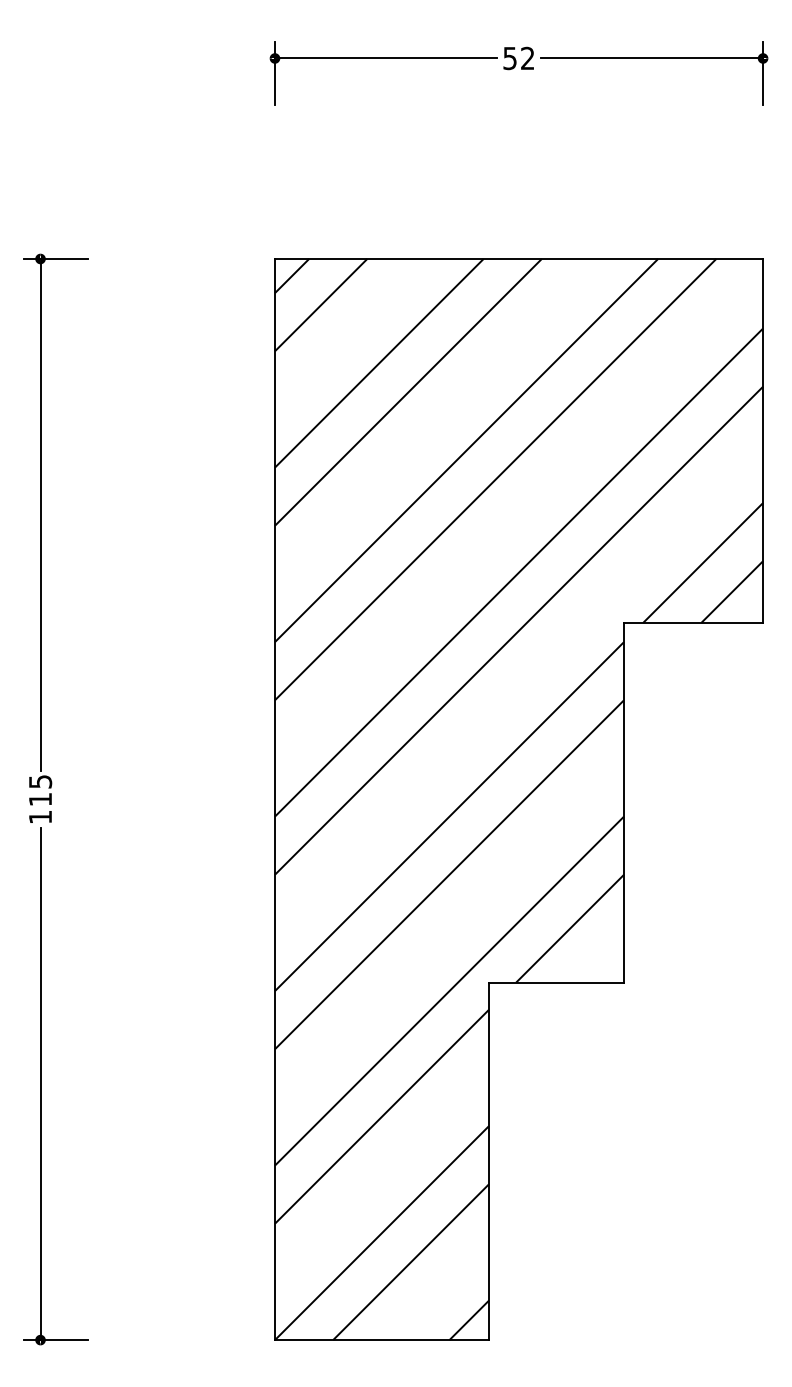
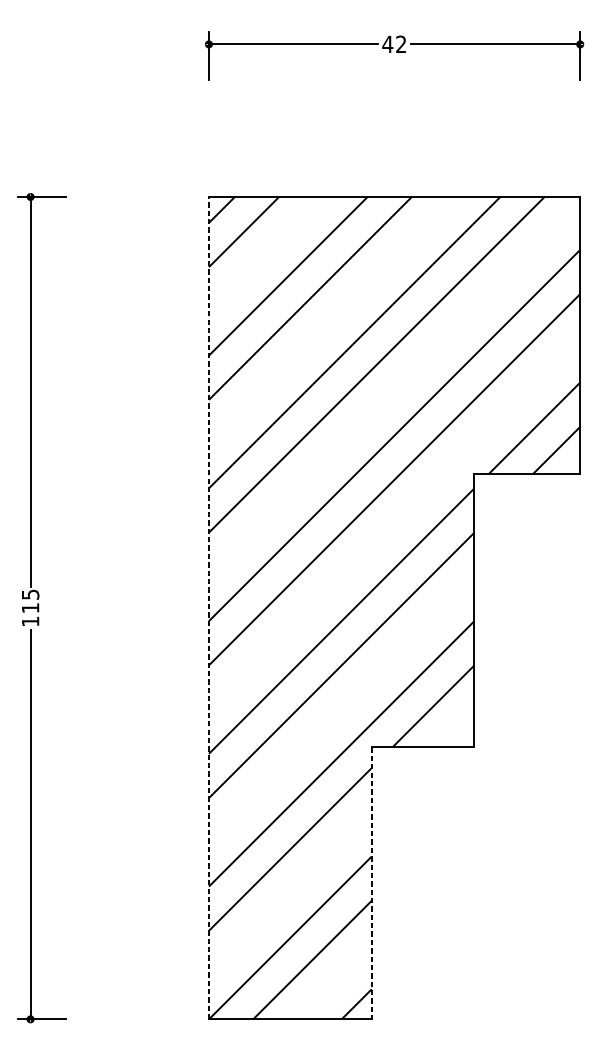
text: (509, 58) -> (387, 44), 52 -> 42
line: (274, 799) -> (208, 608), solid -> dashed
line: (489, 1161) -> (372, 883), solid -> dashed

